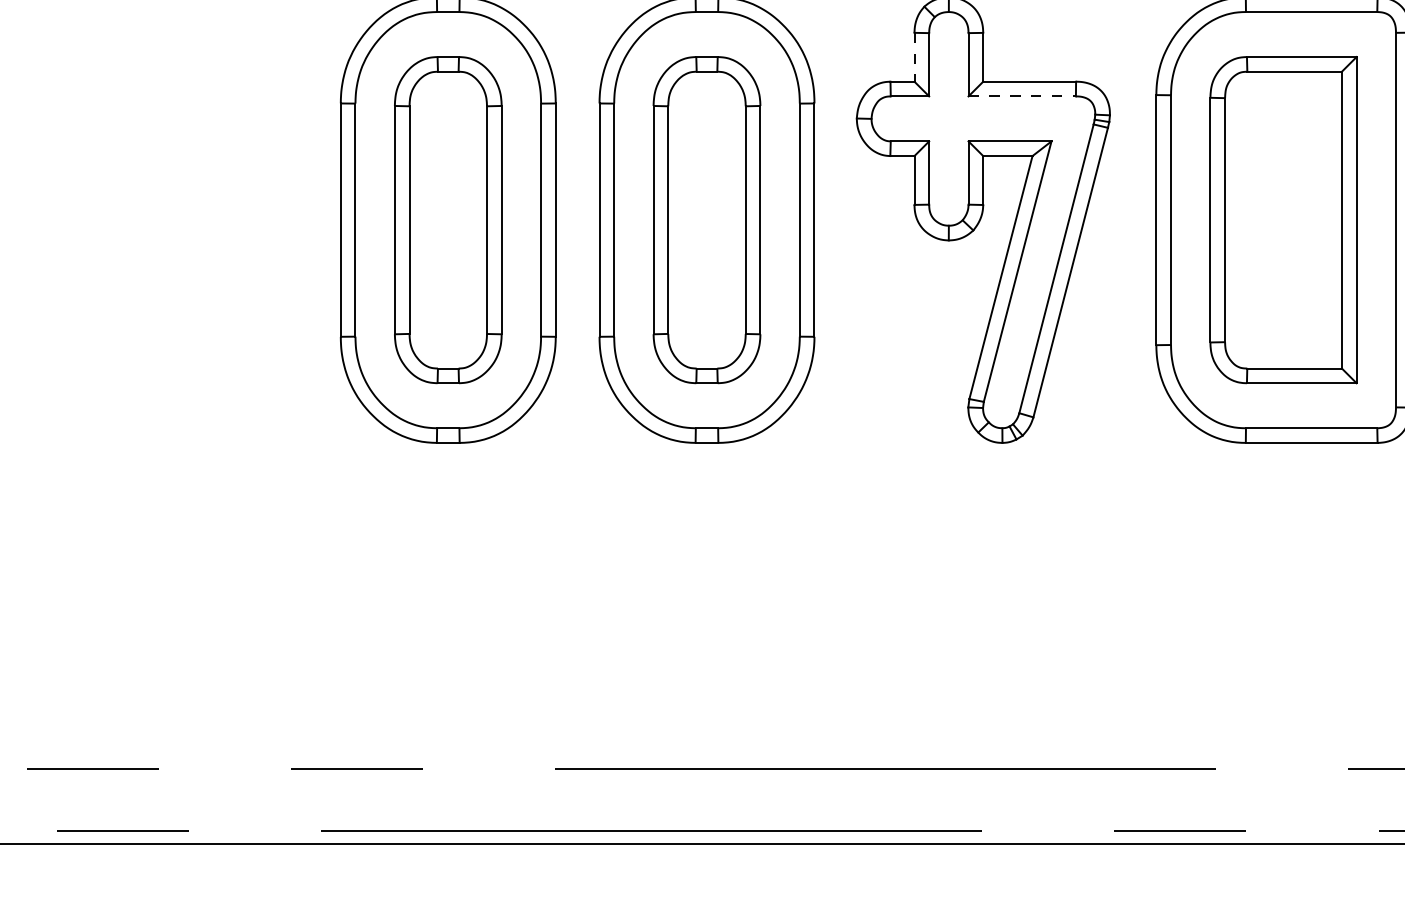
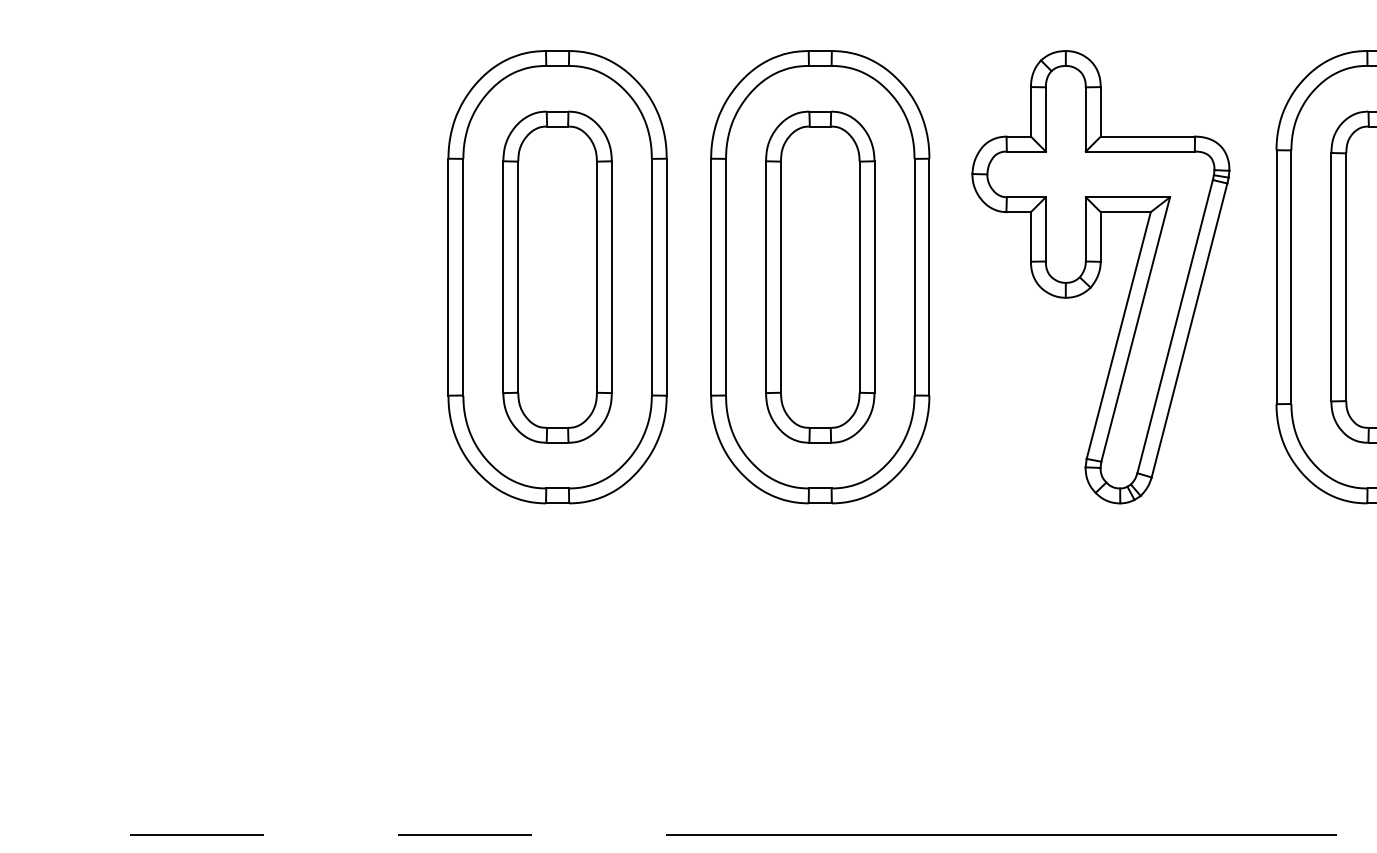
line: (914, 57) -> (1030, 112), dashed -> solid
line: (1022, 96) -> (1140, 151), dashed -> solid

